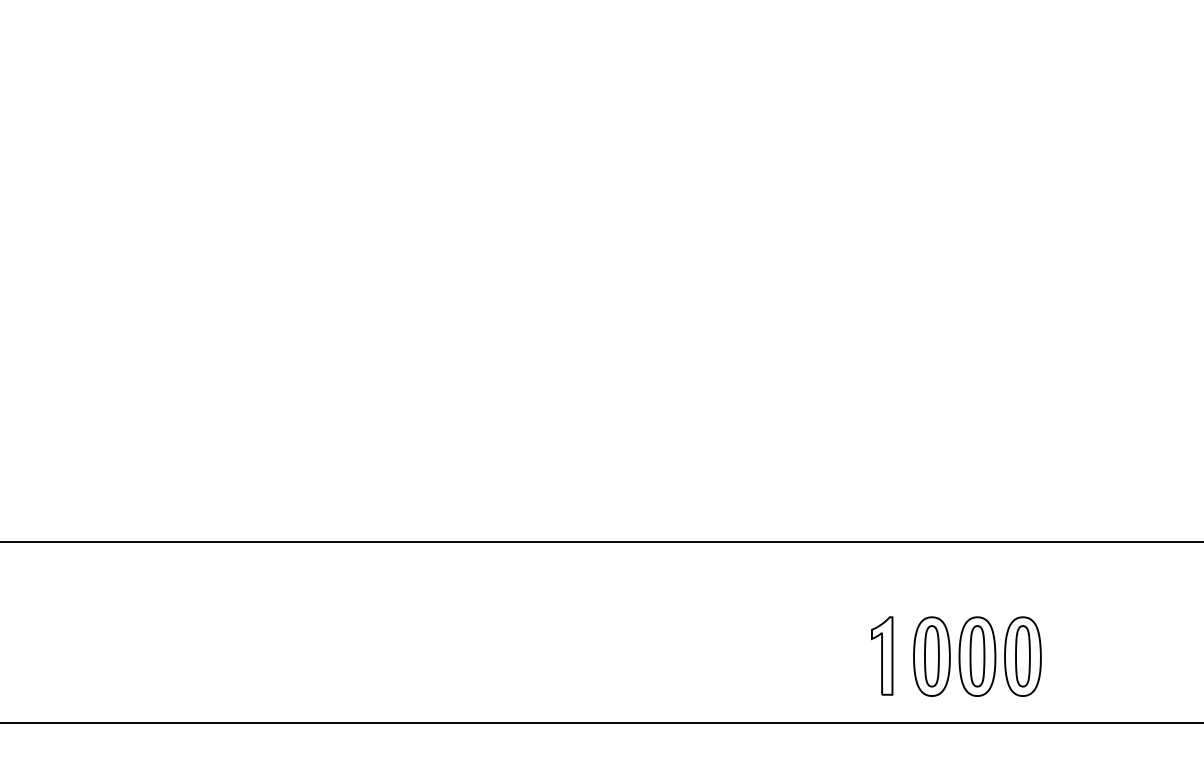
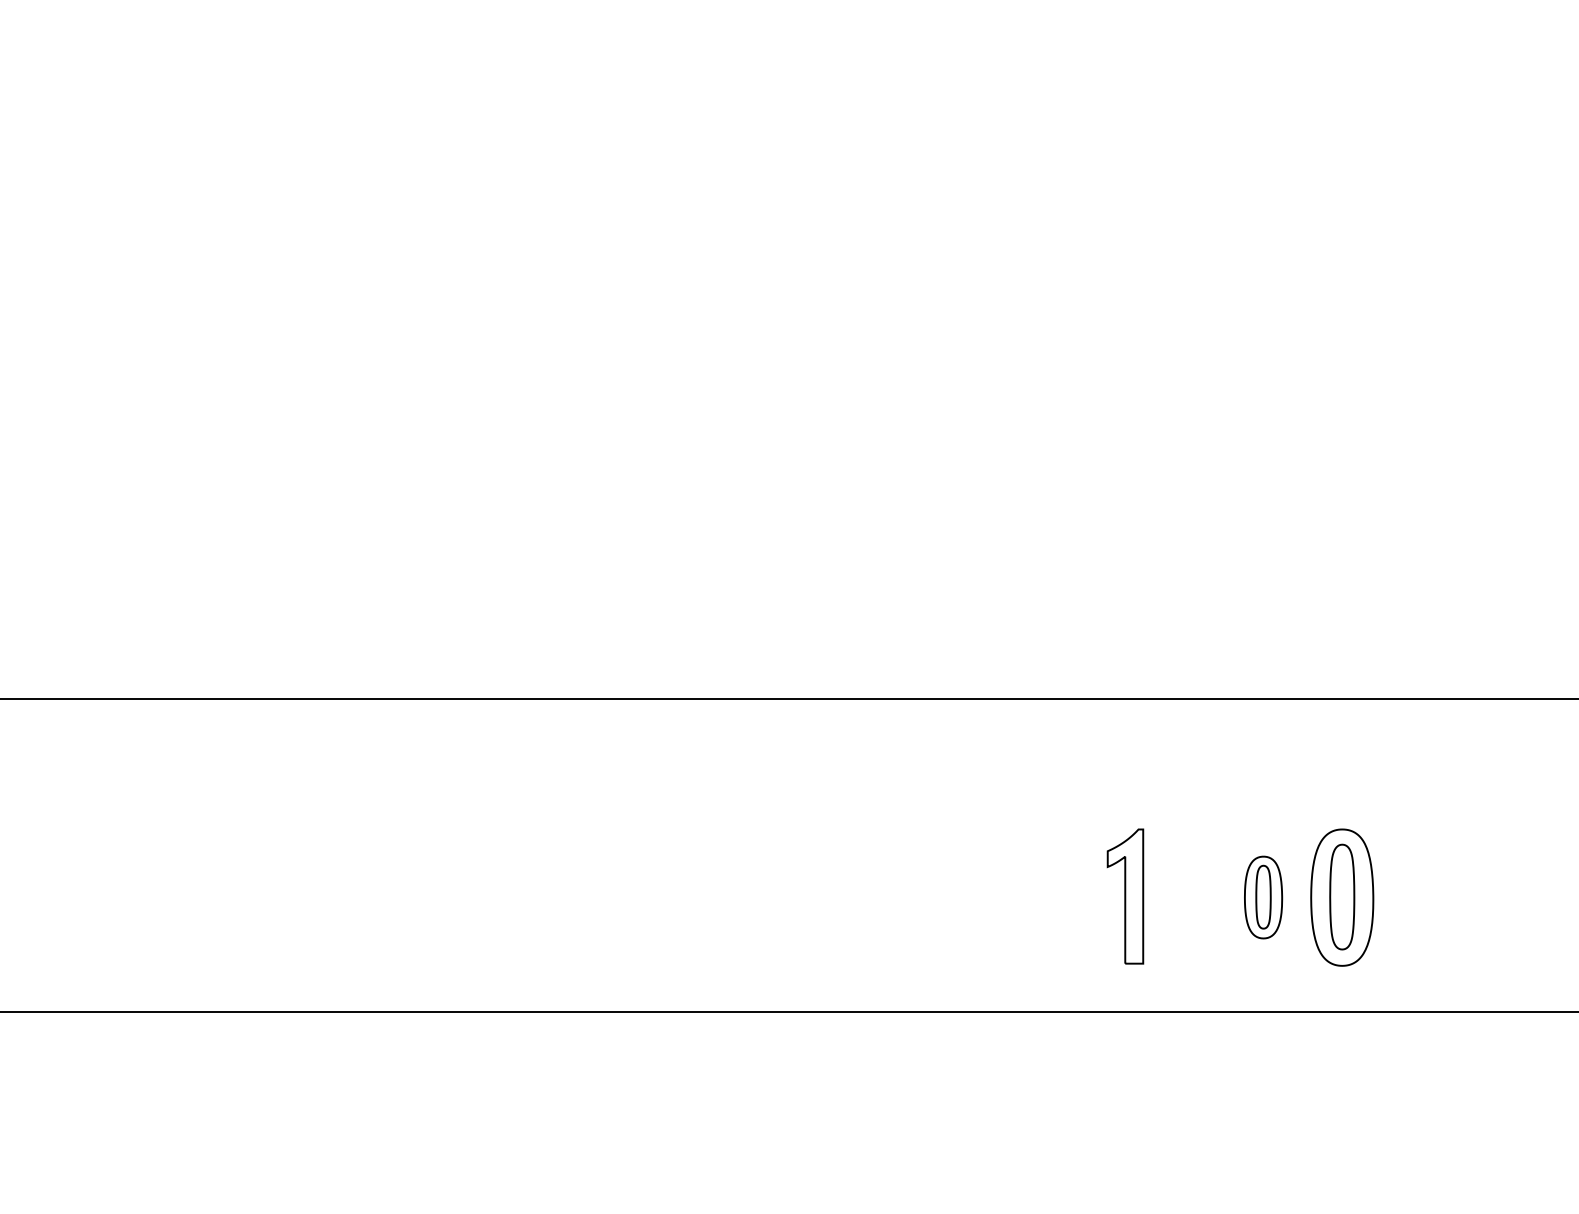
part: (882, 655) -> (1125, 895), moved
part: (931, 656) -> (1262, 897), size x0.6
part: (1022, 656) -> (1420, 897), removed

